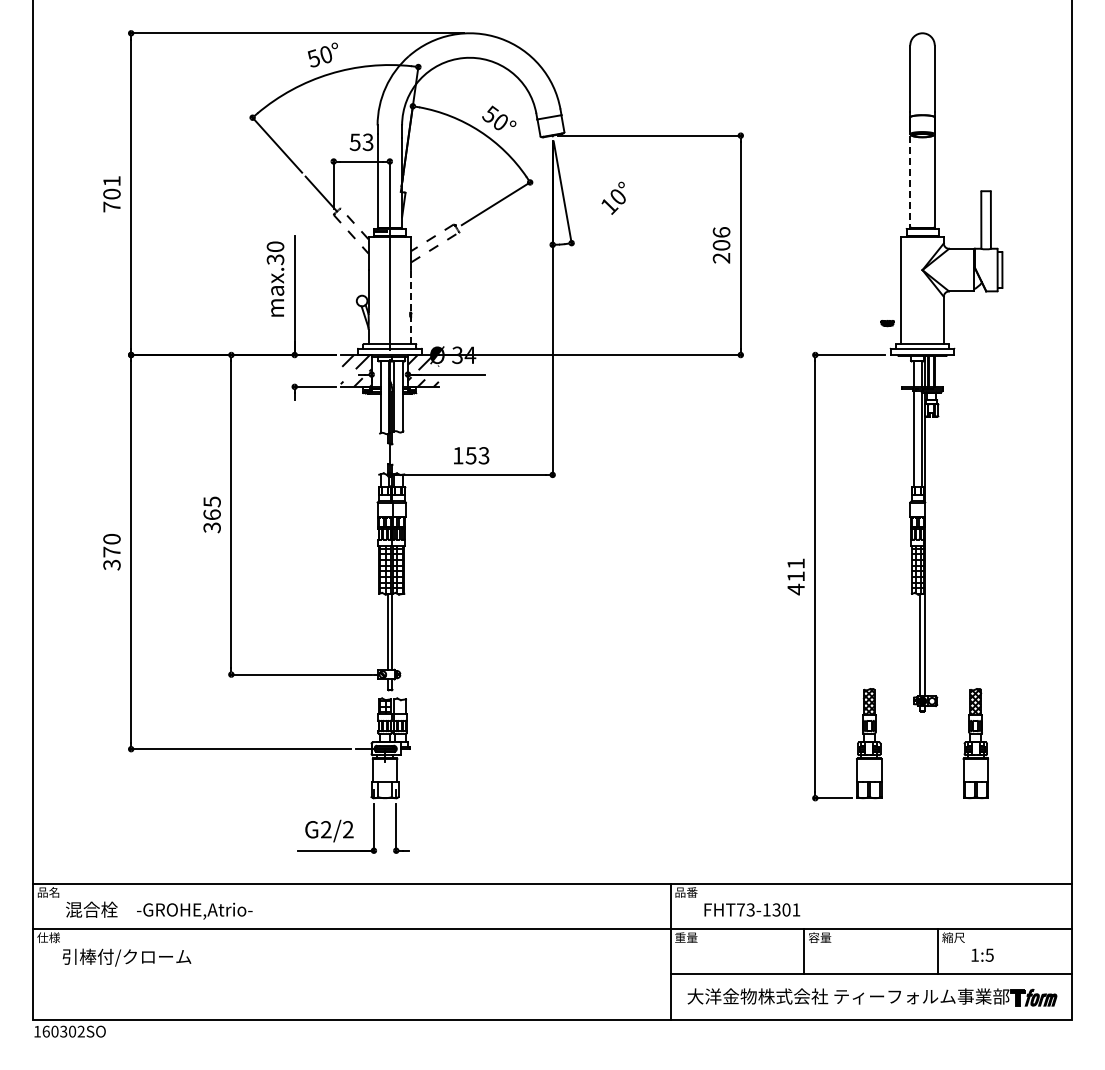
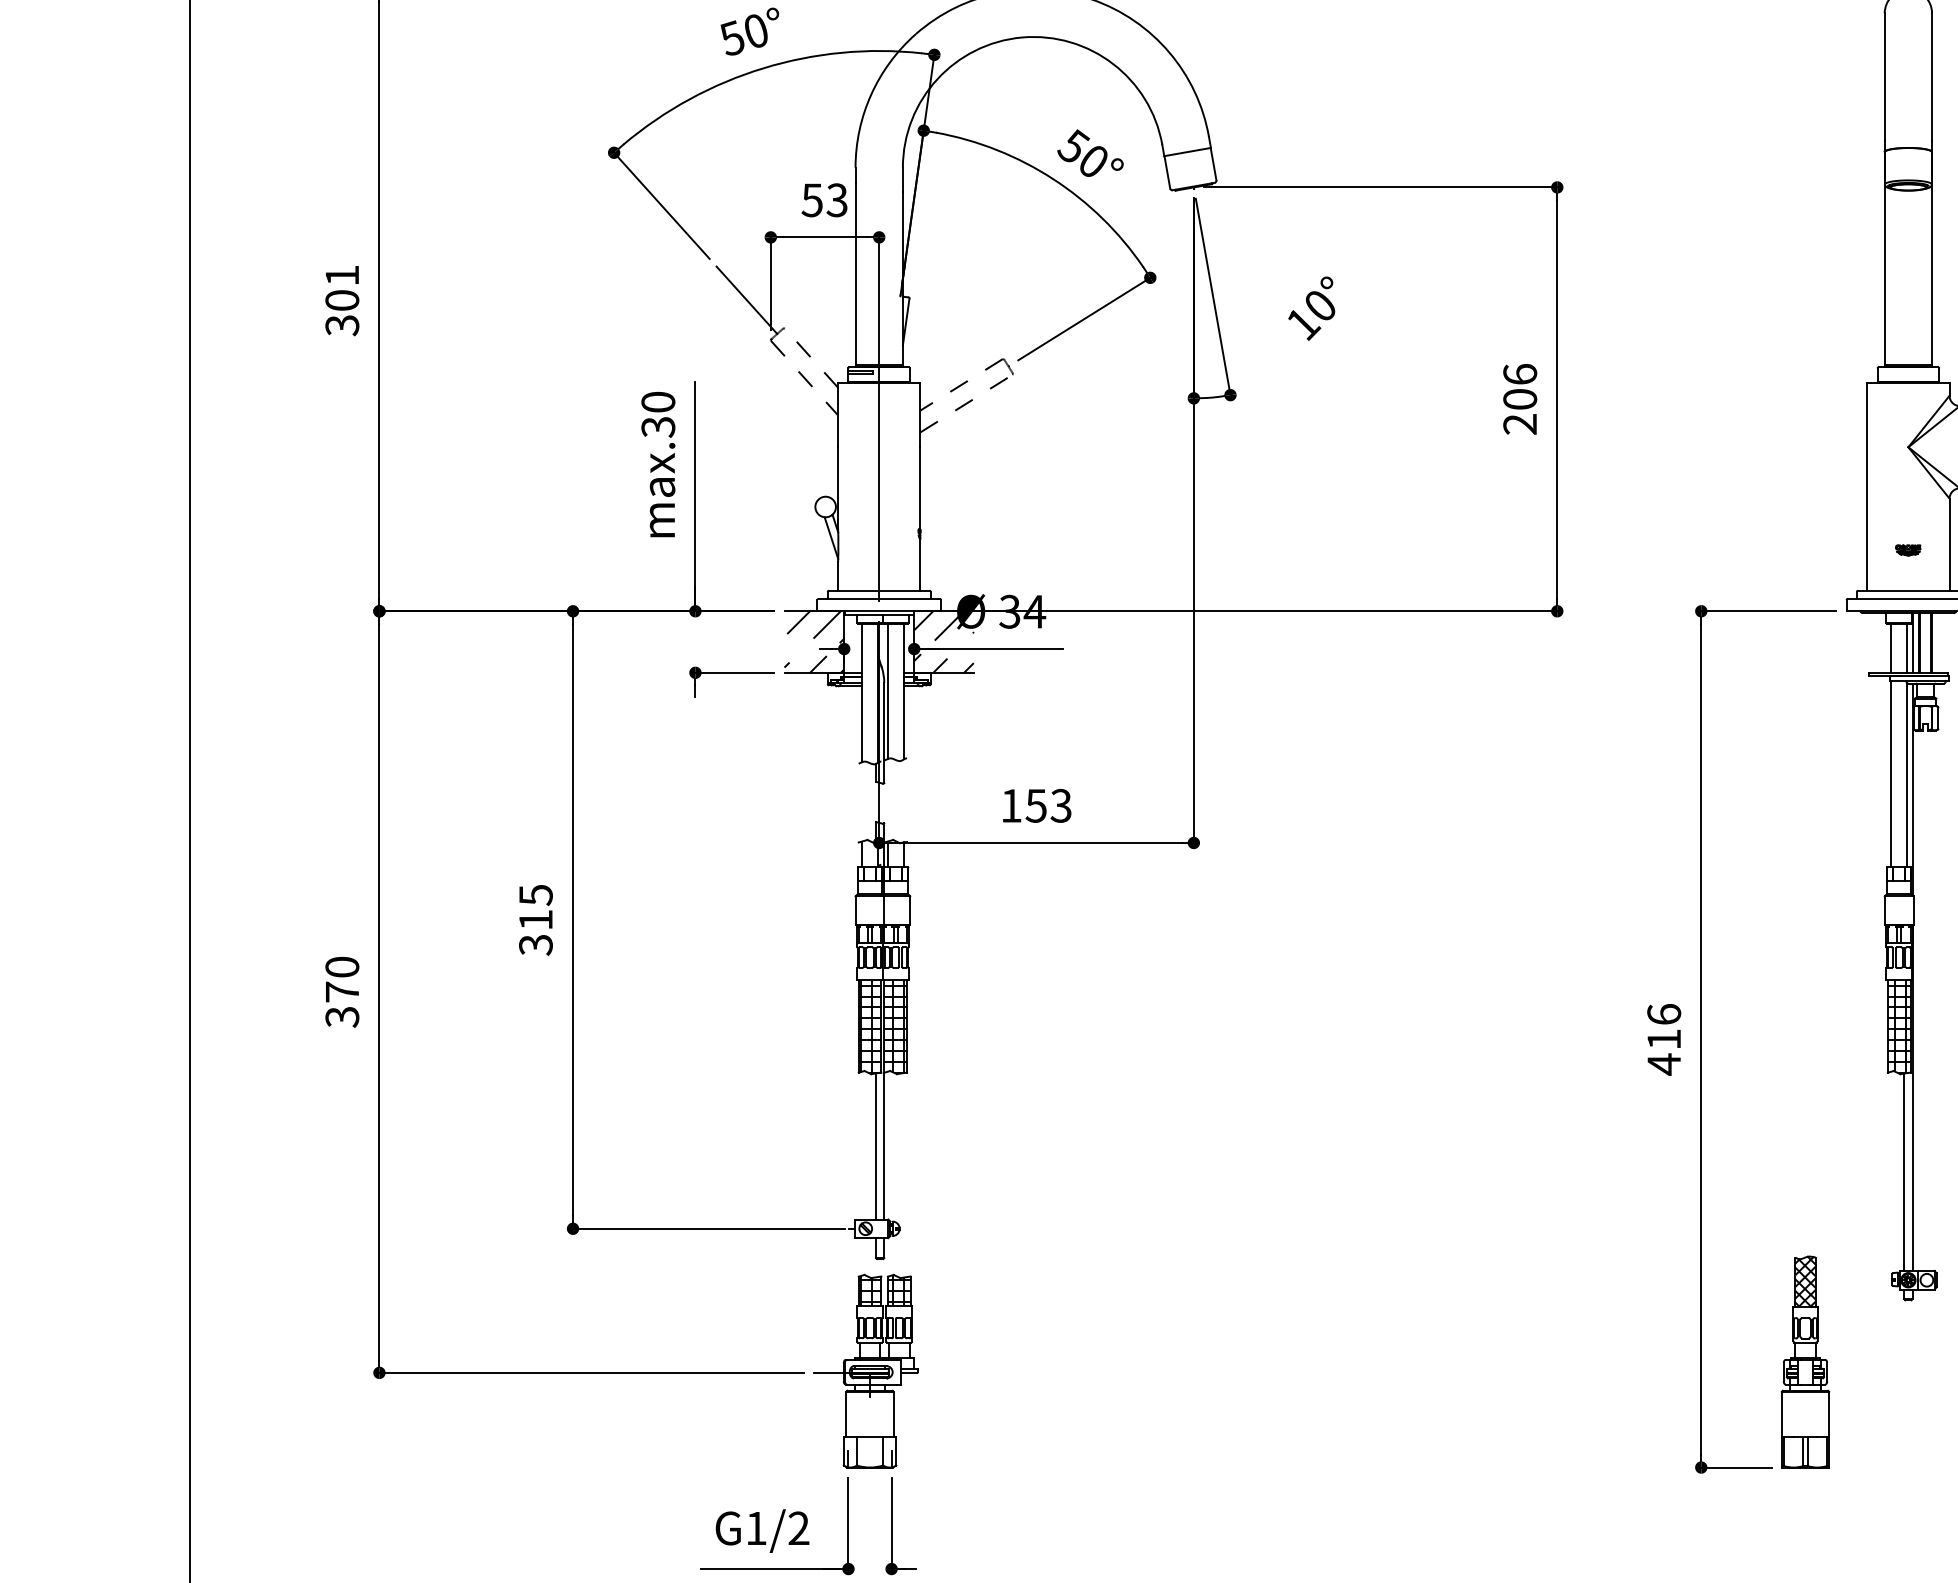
line: (910, 177) -> (1885, 268), dashed -> solid
text: (111, 206) -> (341, 324), 701 -> 301
line: (411, 306) -> (921, 517), dashed -> solid
part: (887, 323) -> (1908, 550), moved
text: (211, 514) -> (534, 919), 365 -> 315
text: (795, 563) -> (1662, 1014), 411 -> 416
hatch: (400, 706) -> (899, 1290), added
text: (326, 829) -> (756, 1528), G2/2 -> G1/2

